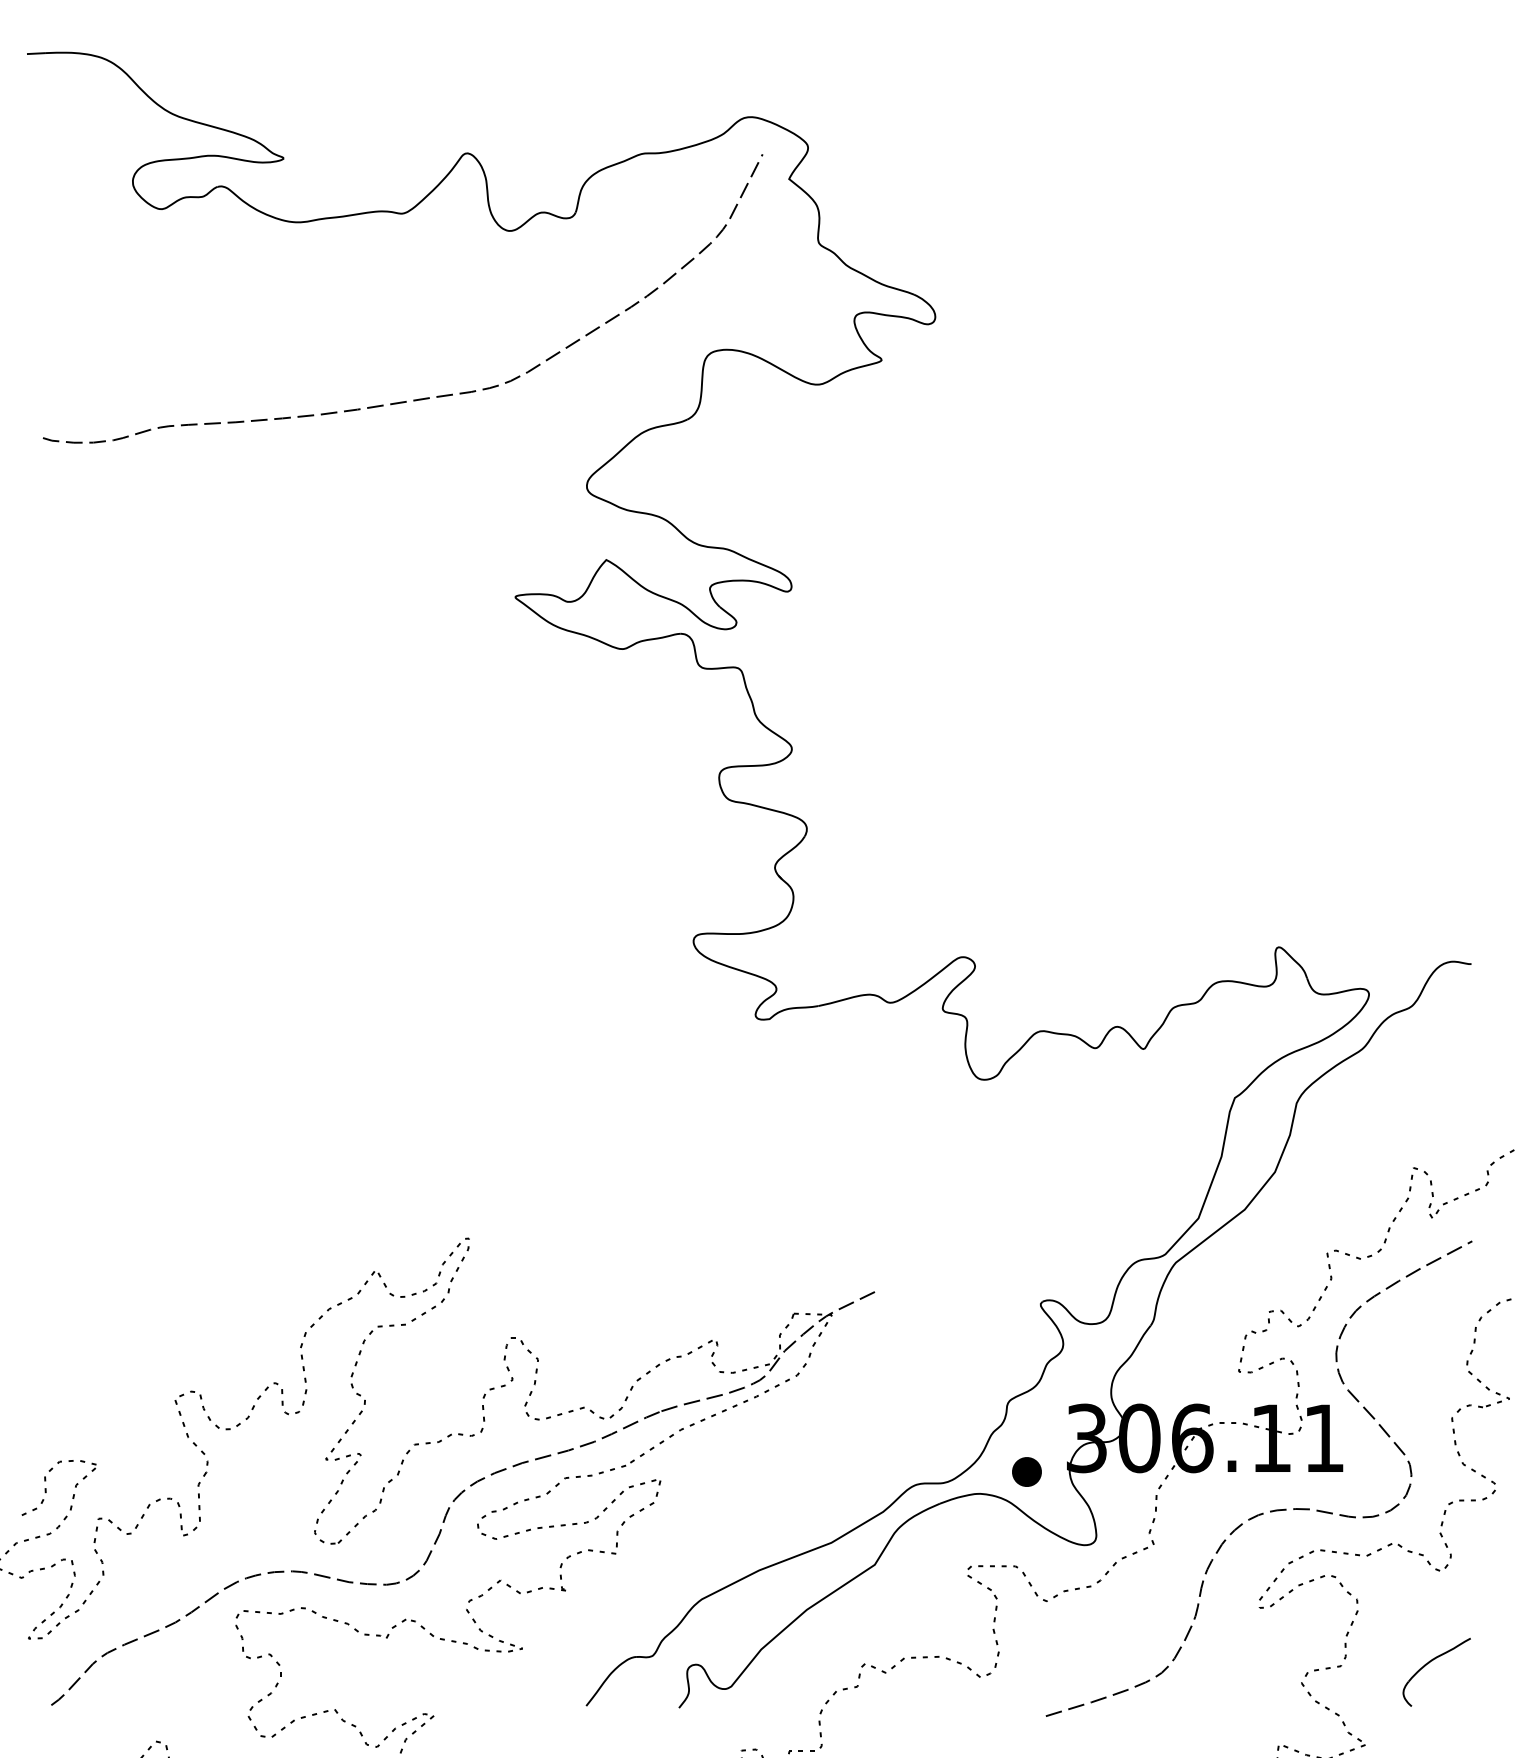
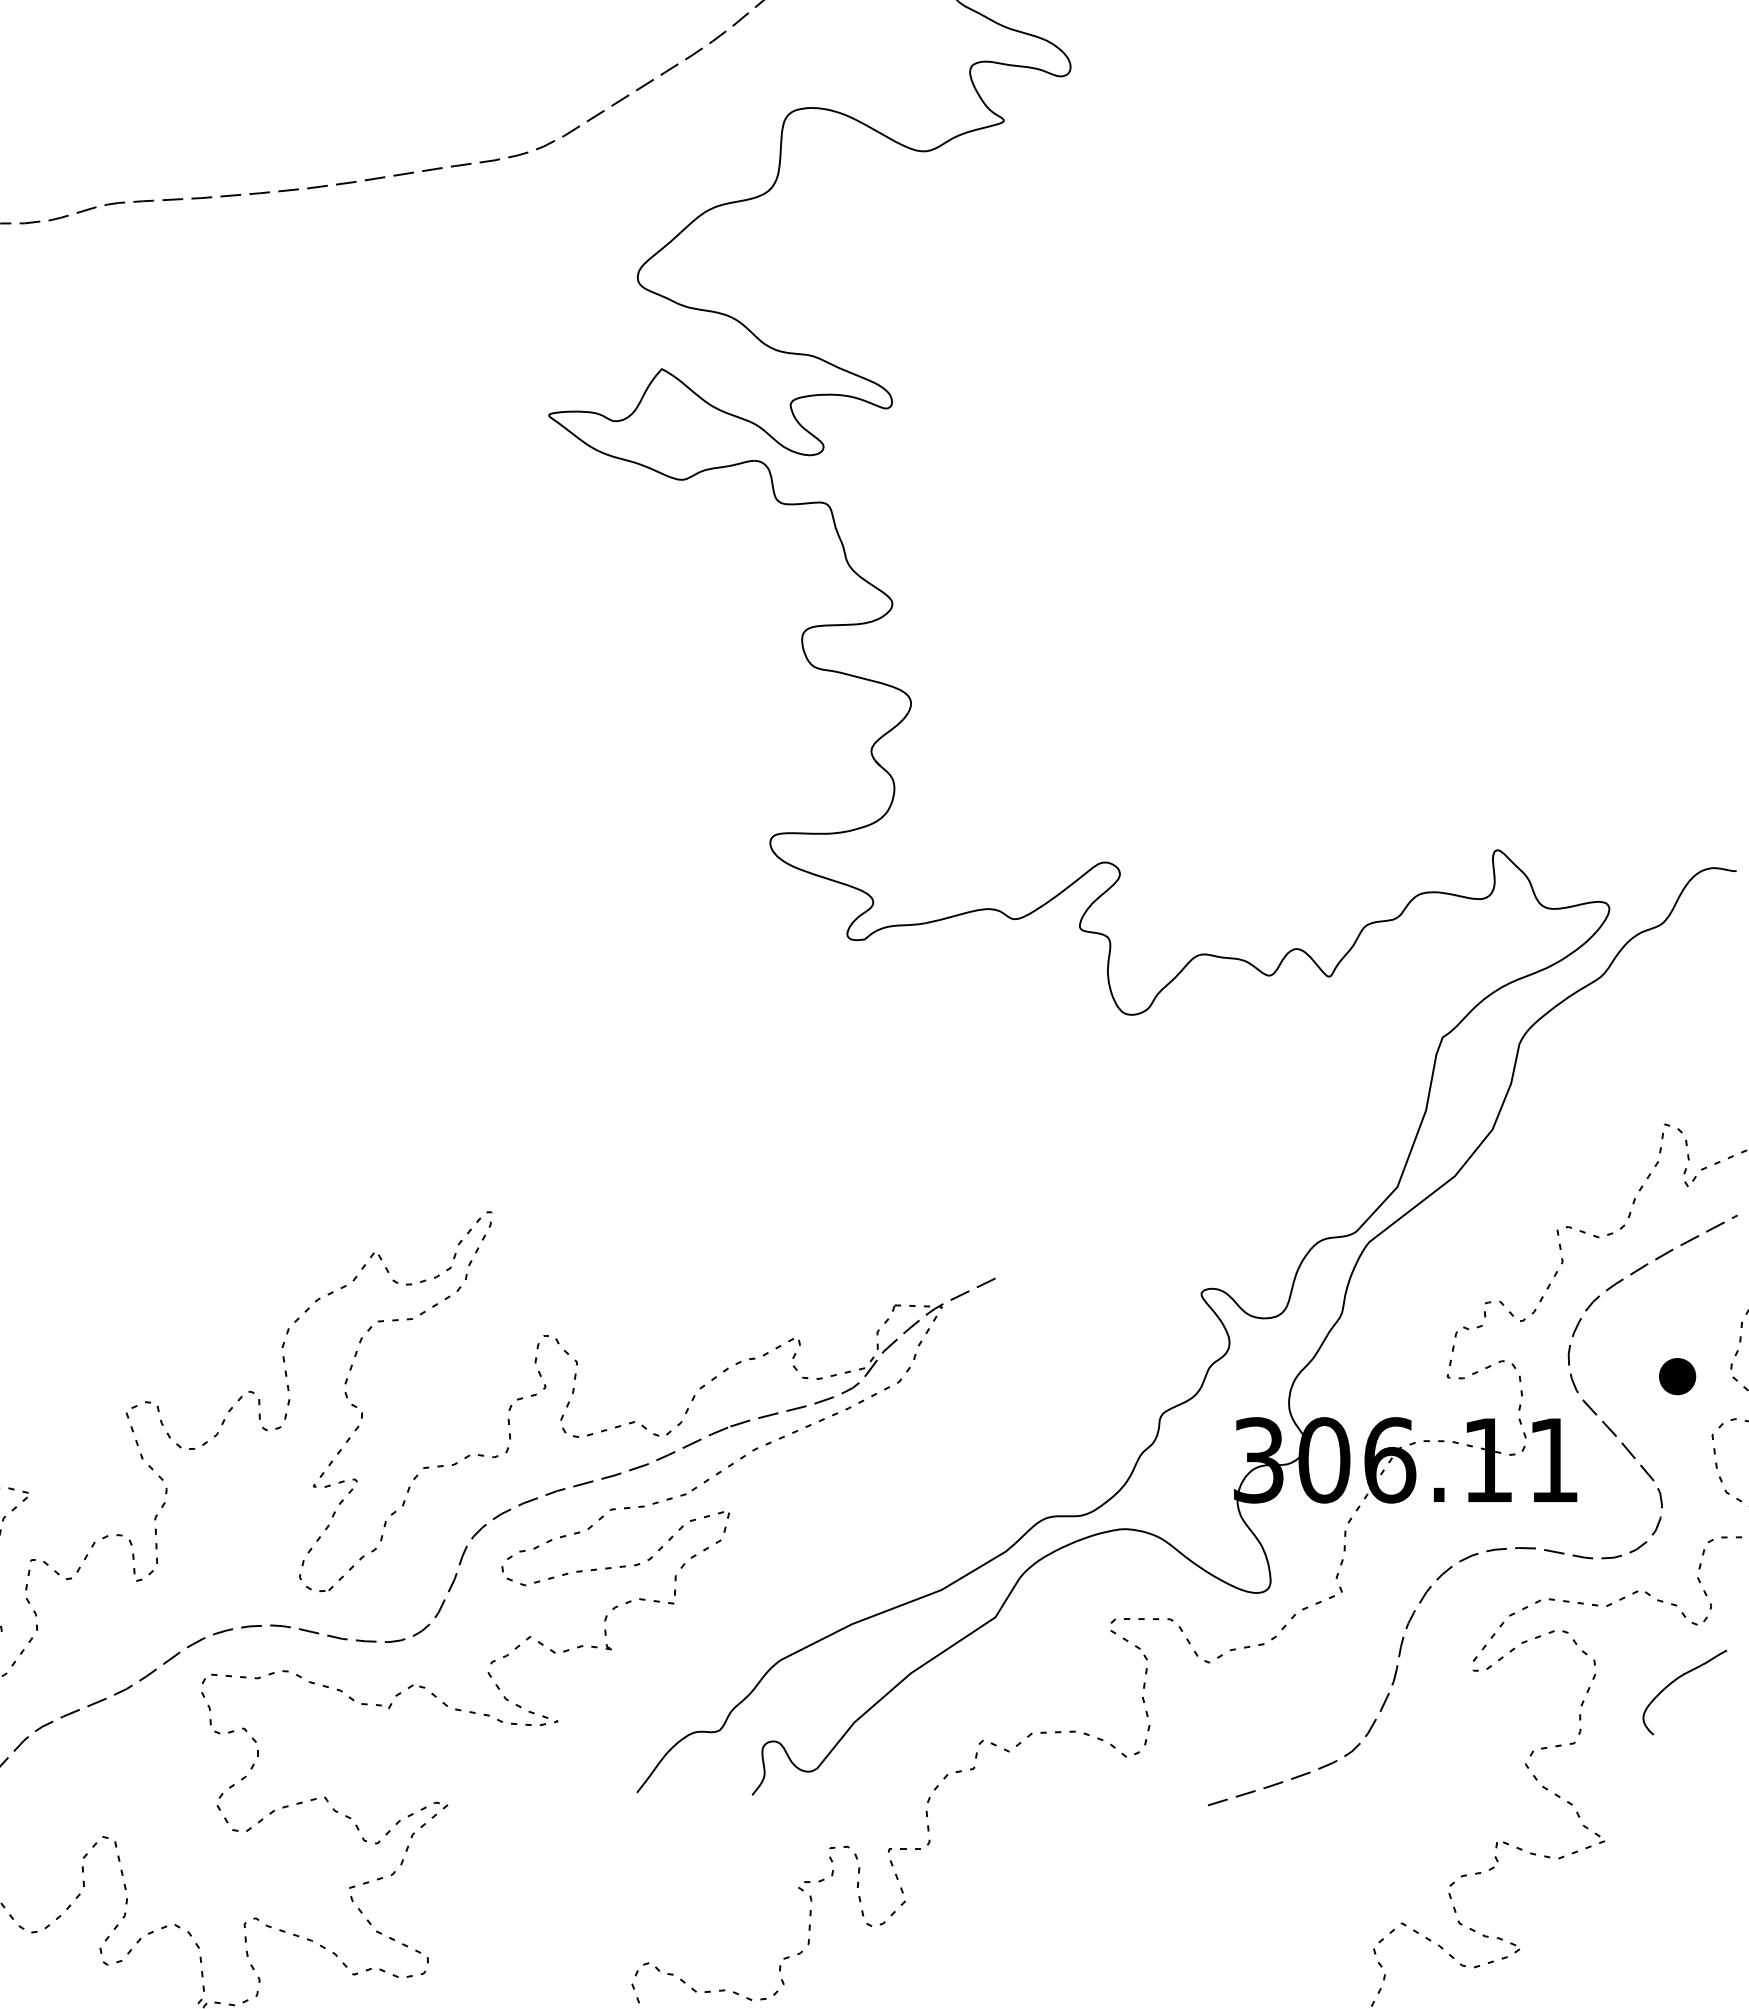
part: (1026, 1471) -> (1676, 1375), moved
part: (1429, 1663) -> (1675, 1681), moved

